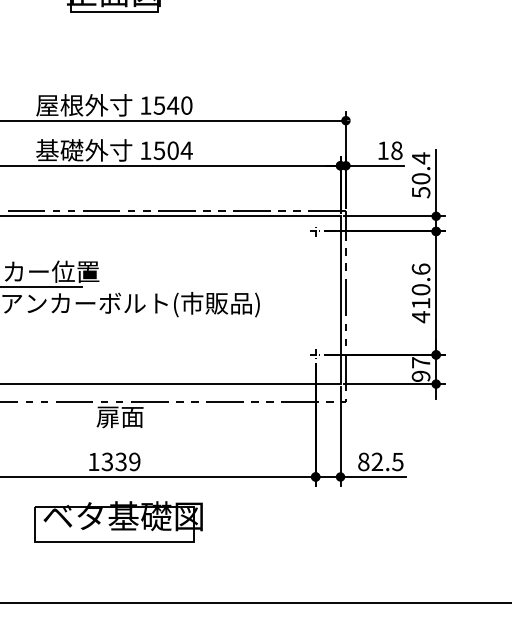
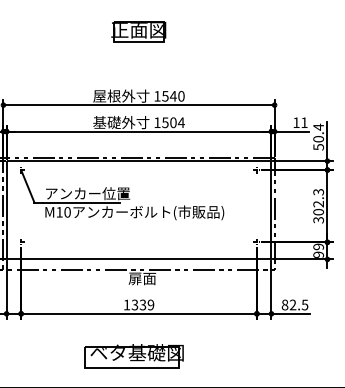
text: (396, 150) -> (304, 122), 18 -> 11
text: (420, 292) -> (318, 205), 410.6 -> 302.3
text: (420, 362) -> (318, 246), 97 -> 99
part: (116, 522) -> (133, 356), moved

